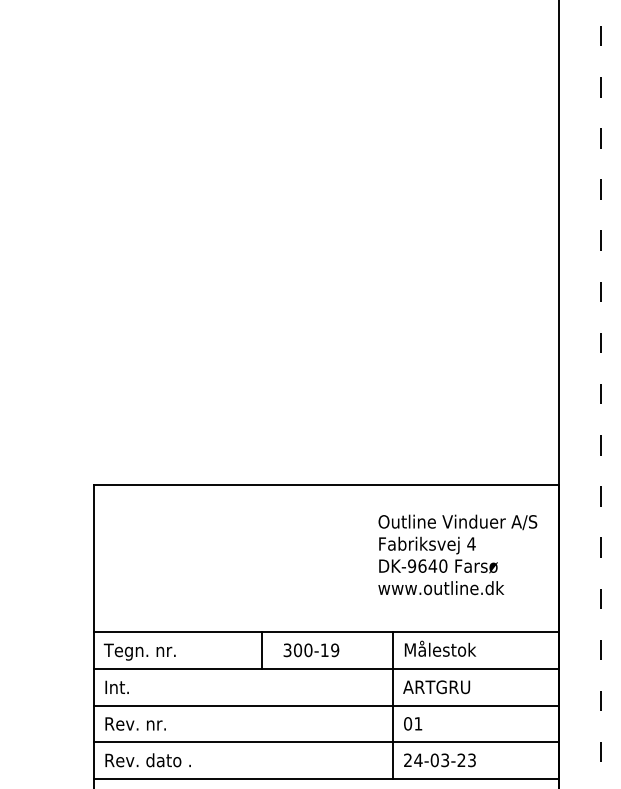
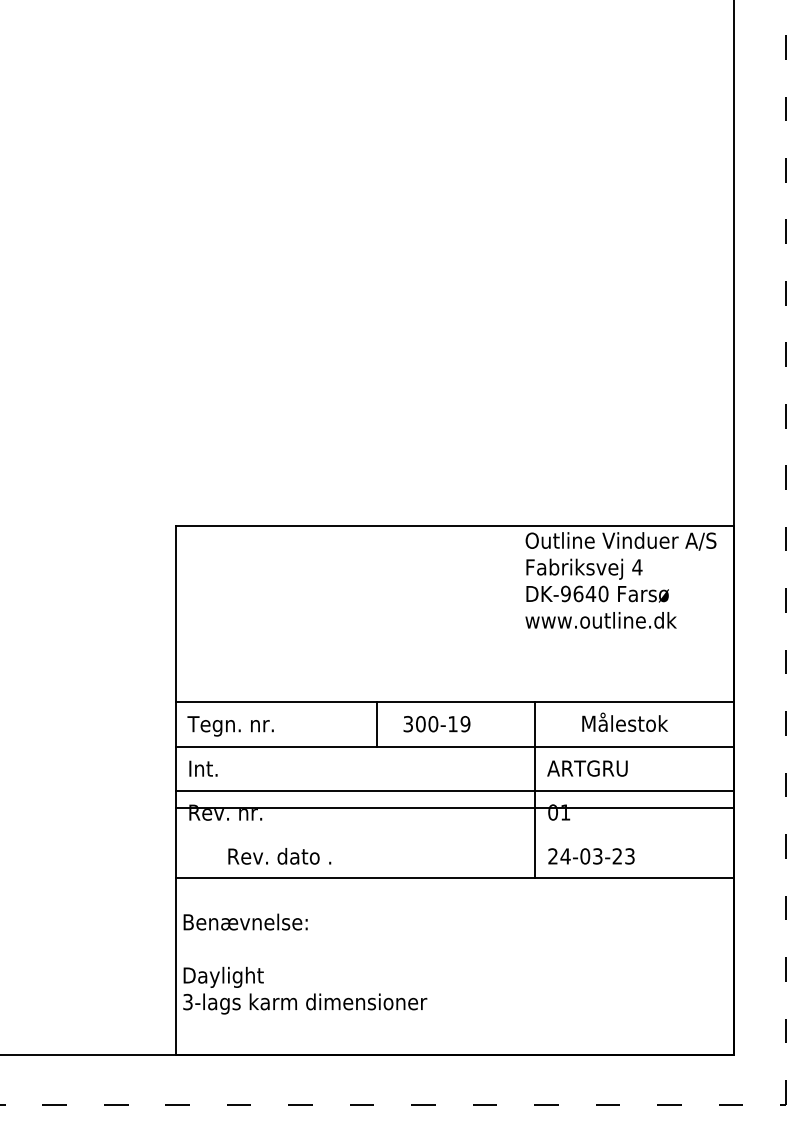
text: (457, 554) -> (620, 580), moved
text: (439, 648) -> (624, 721), moved
line: (325, 742) -> (454, 807), moved
text: (147, 760) -> (279, 856), moved

